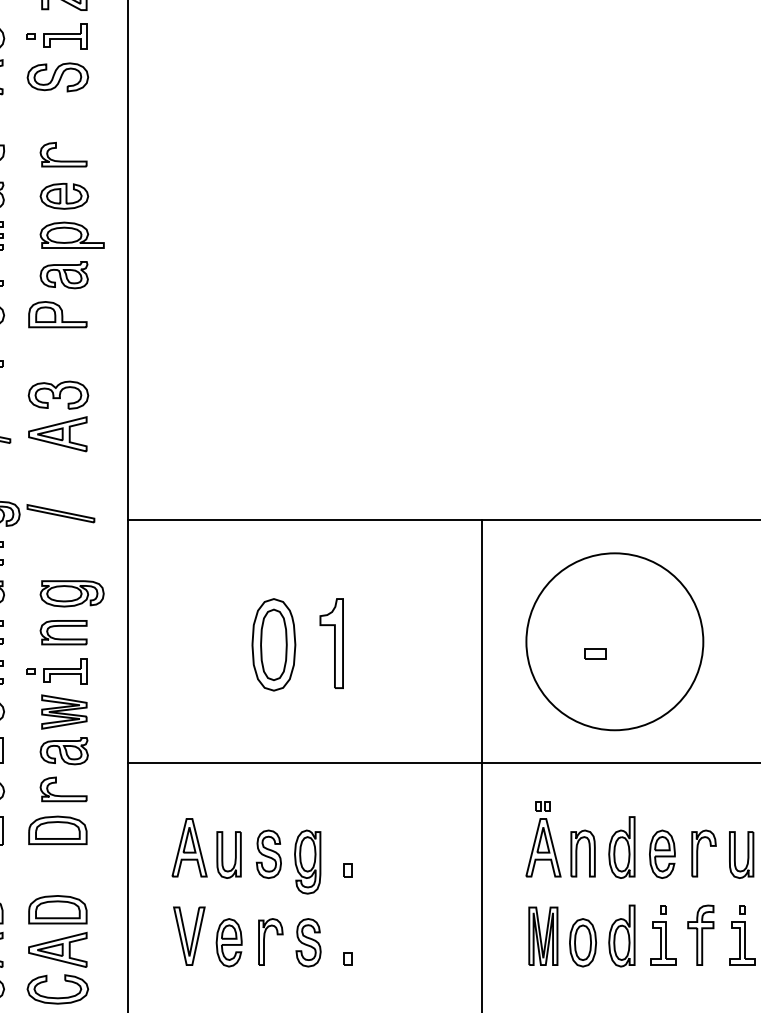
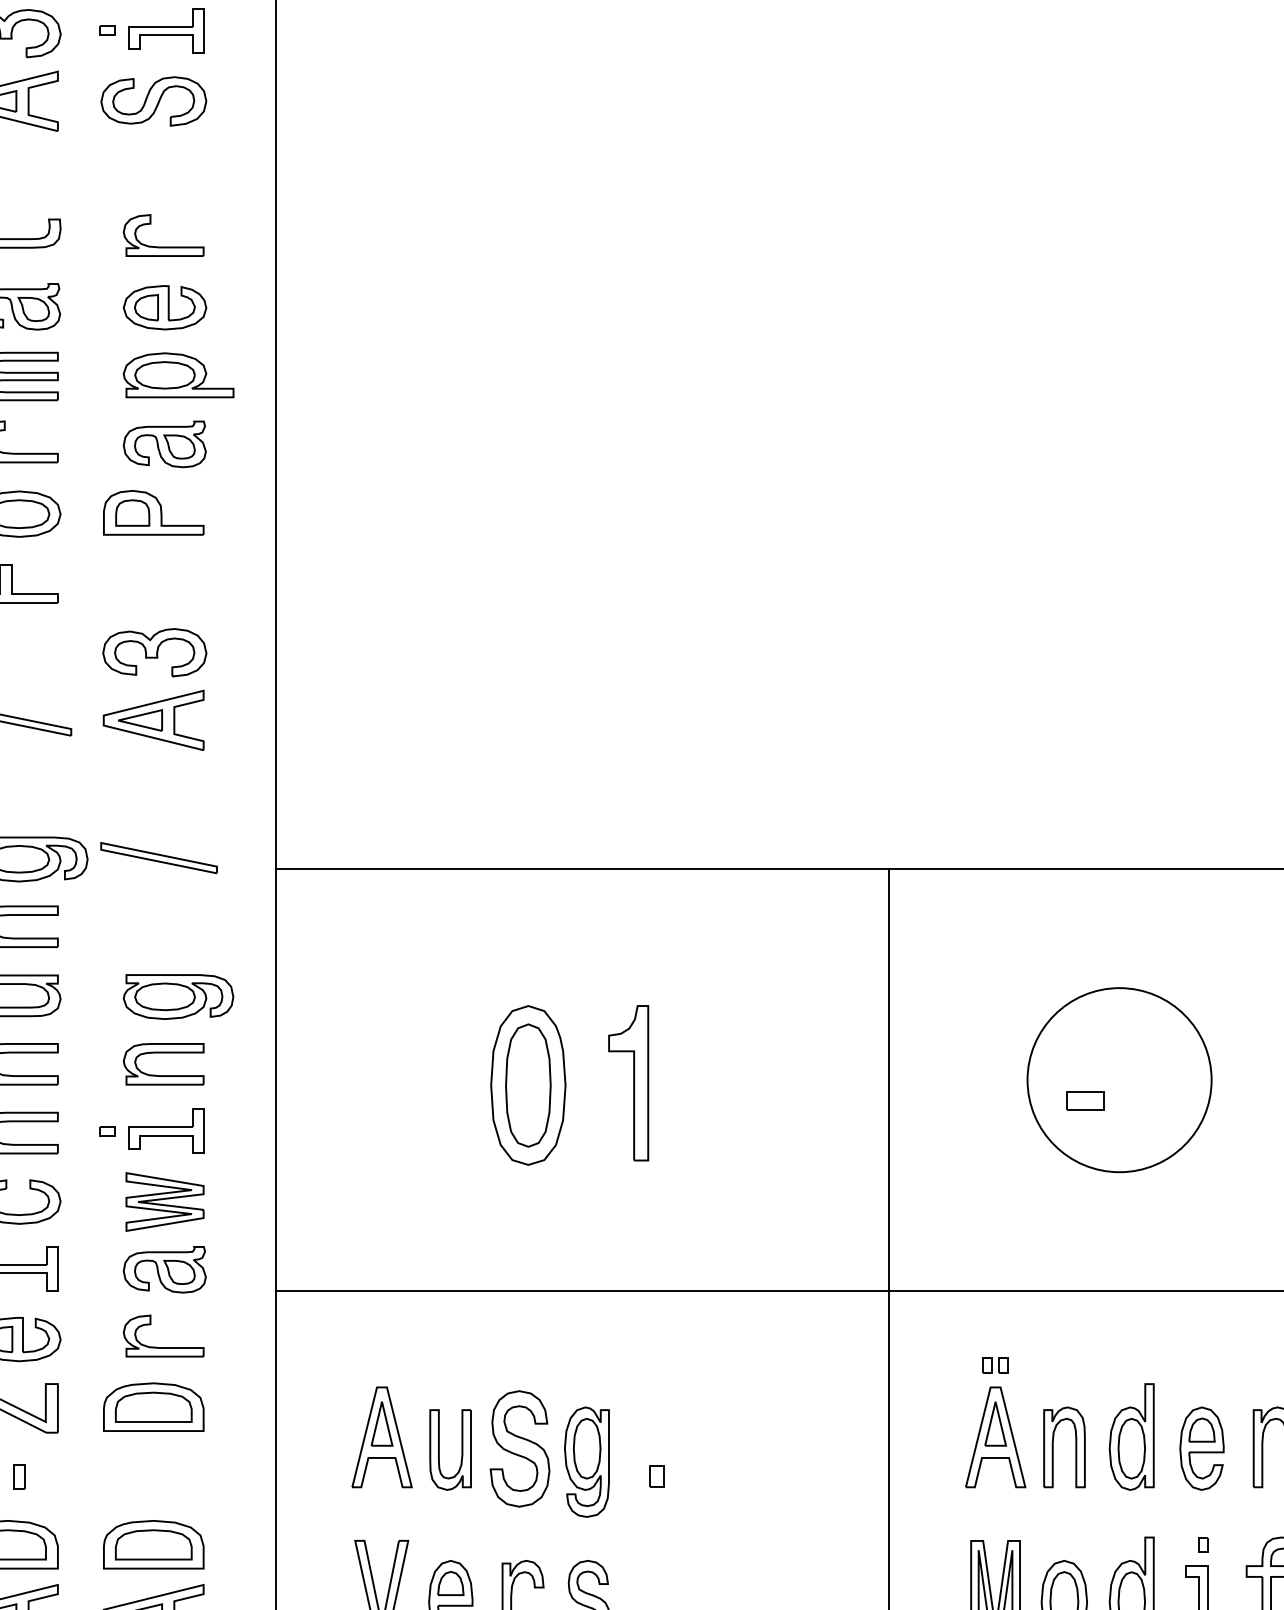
circle: (614, 641) -> (1118, 1079), size x0.6
part: (268, 853) -> (518, 1447), size x1.4

